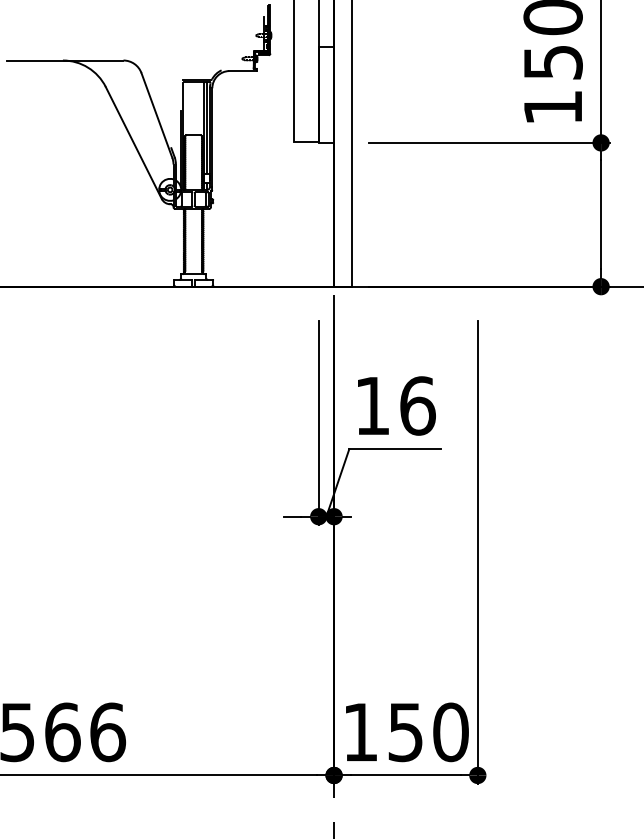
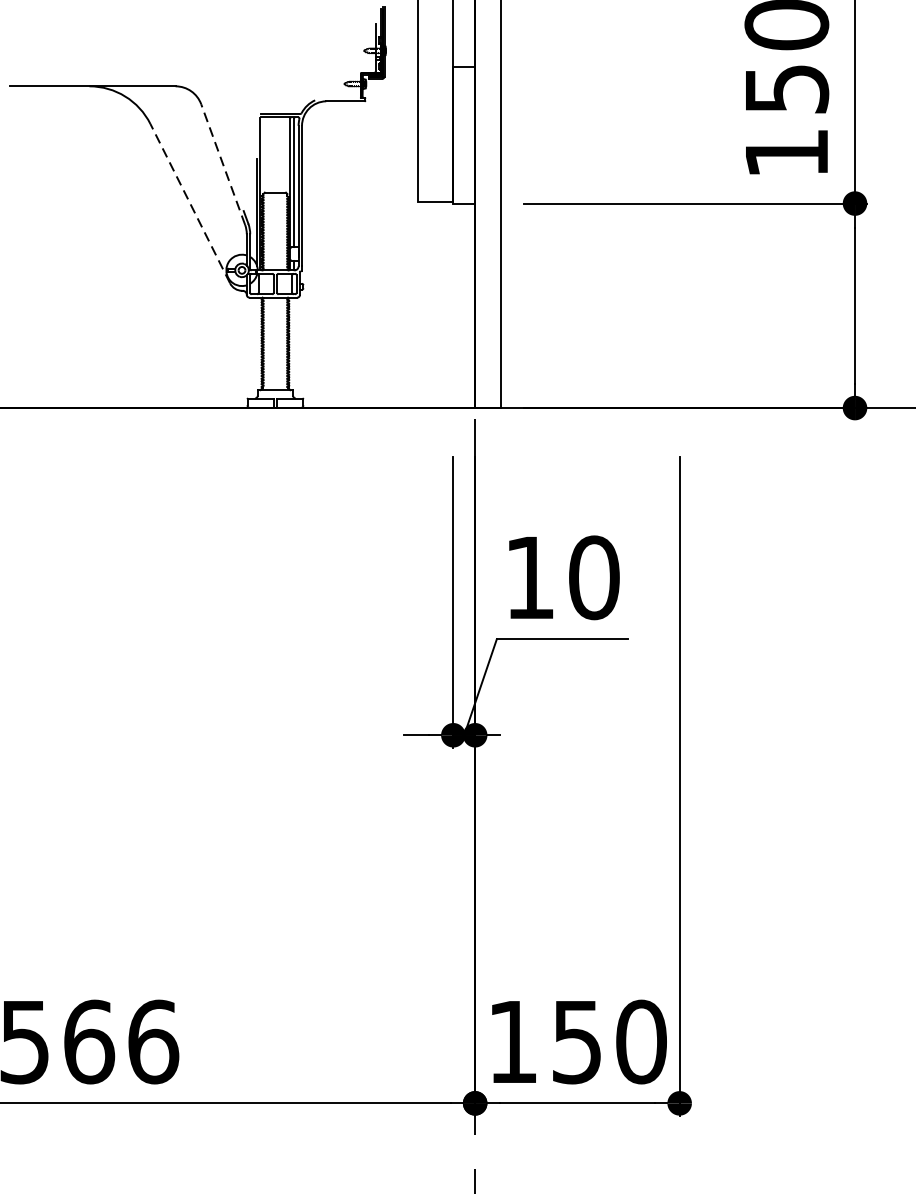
line: (156, 115) -> (222, 164), solid -> dashed
line: (133, 142) -> (189, 202), solid -> dashed
text: (417, 405) -> (593, 577), 16 -> 10

